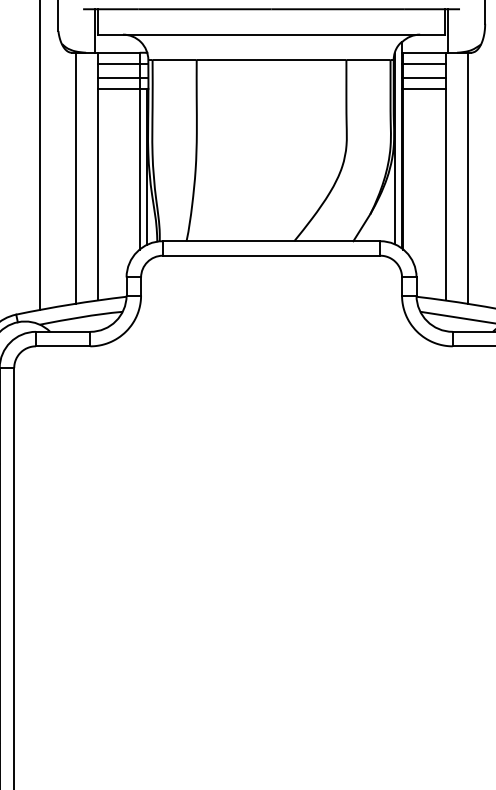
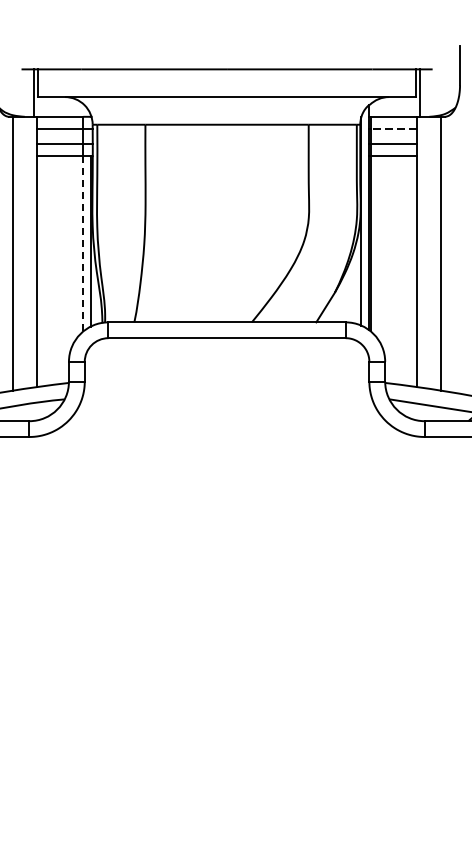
line: (423, 63) -> (392, 128), solid -> dashed
line: (139, 168) -> (83, 243), solid -> dashed

